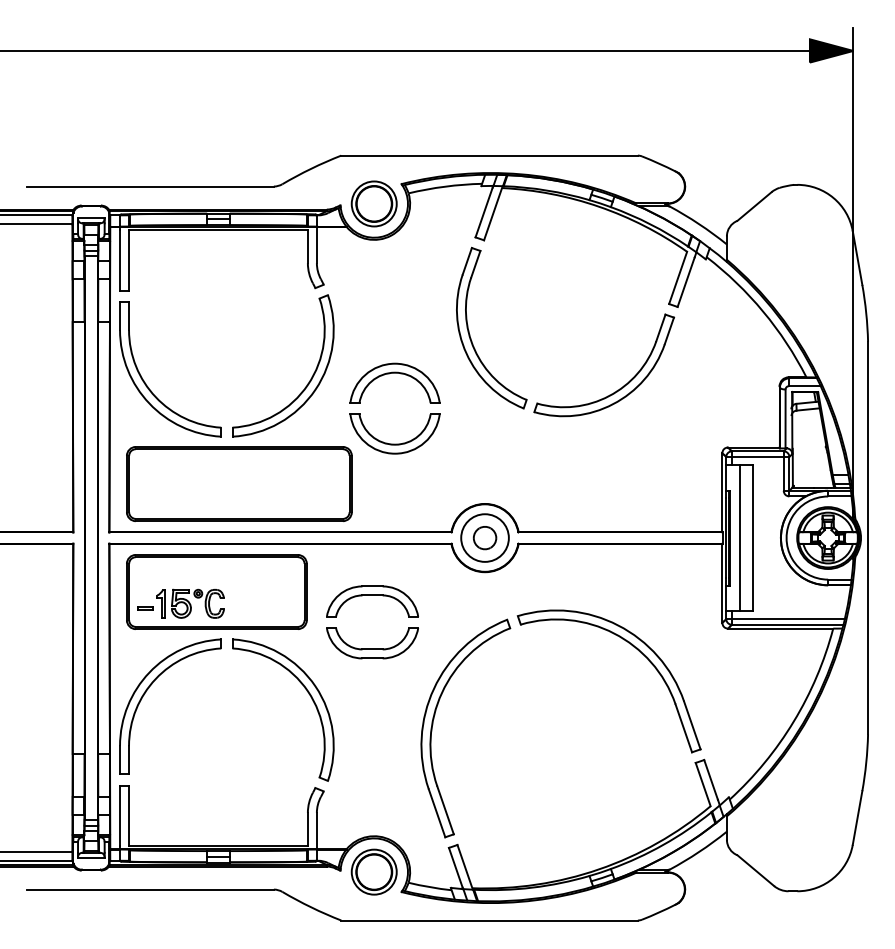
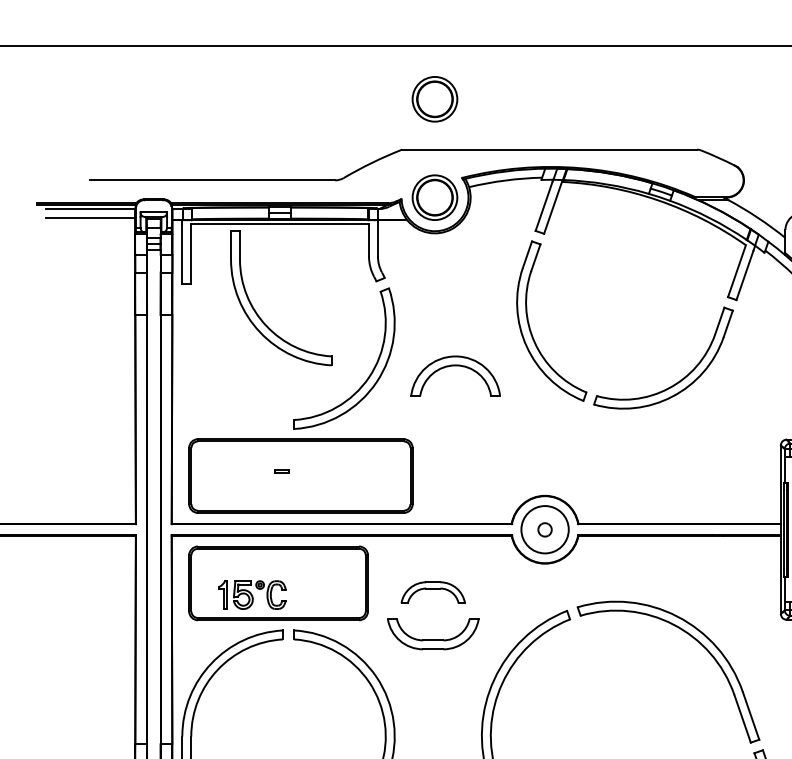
part: (373, 104) -> (434, 98), added
part: (146, 383) -> (257, 312), moved
part: (394, 443) -> (455, 435), removed
part: (484, 538) -> (544, 530), size x0.6
part: (372, 601) -> (433, 592), size x0.7
part: (145, 608) -> (282, 471), moved

